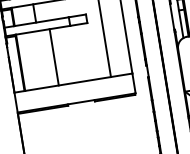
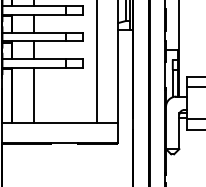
line: (54, 57) -> (33, 95), moved

